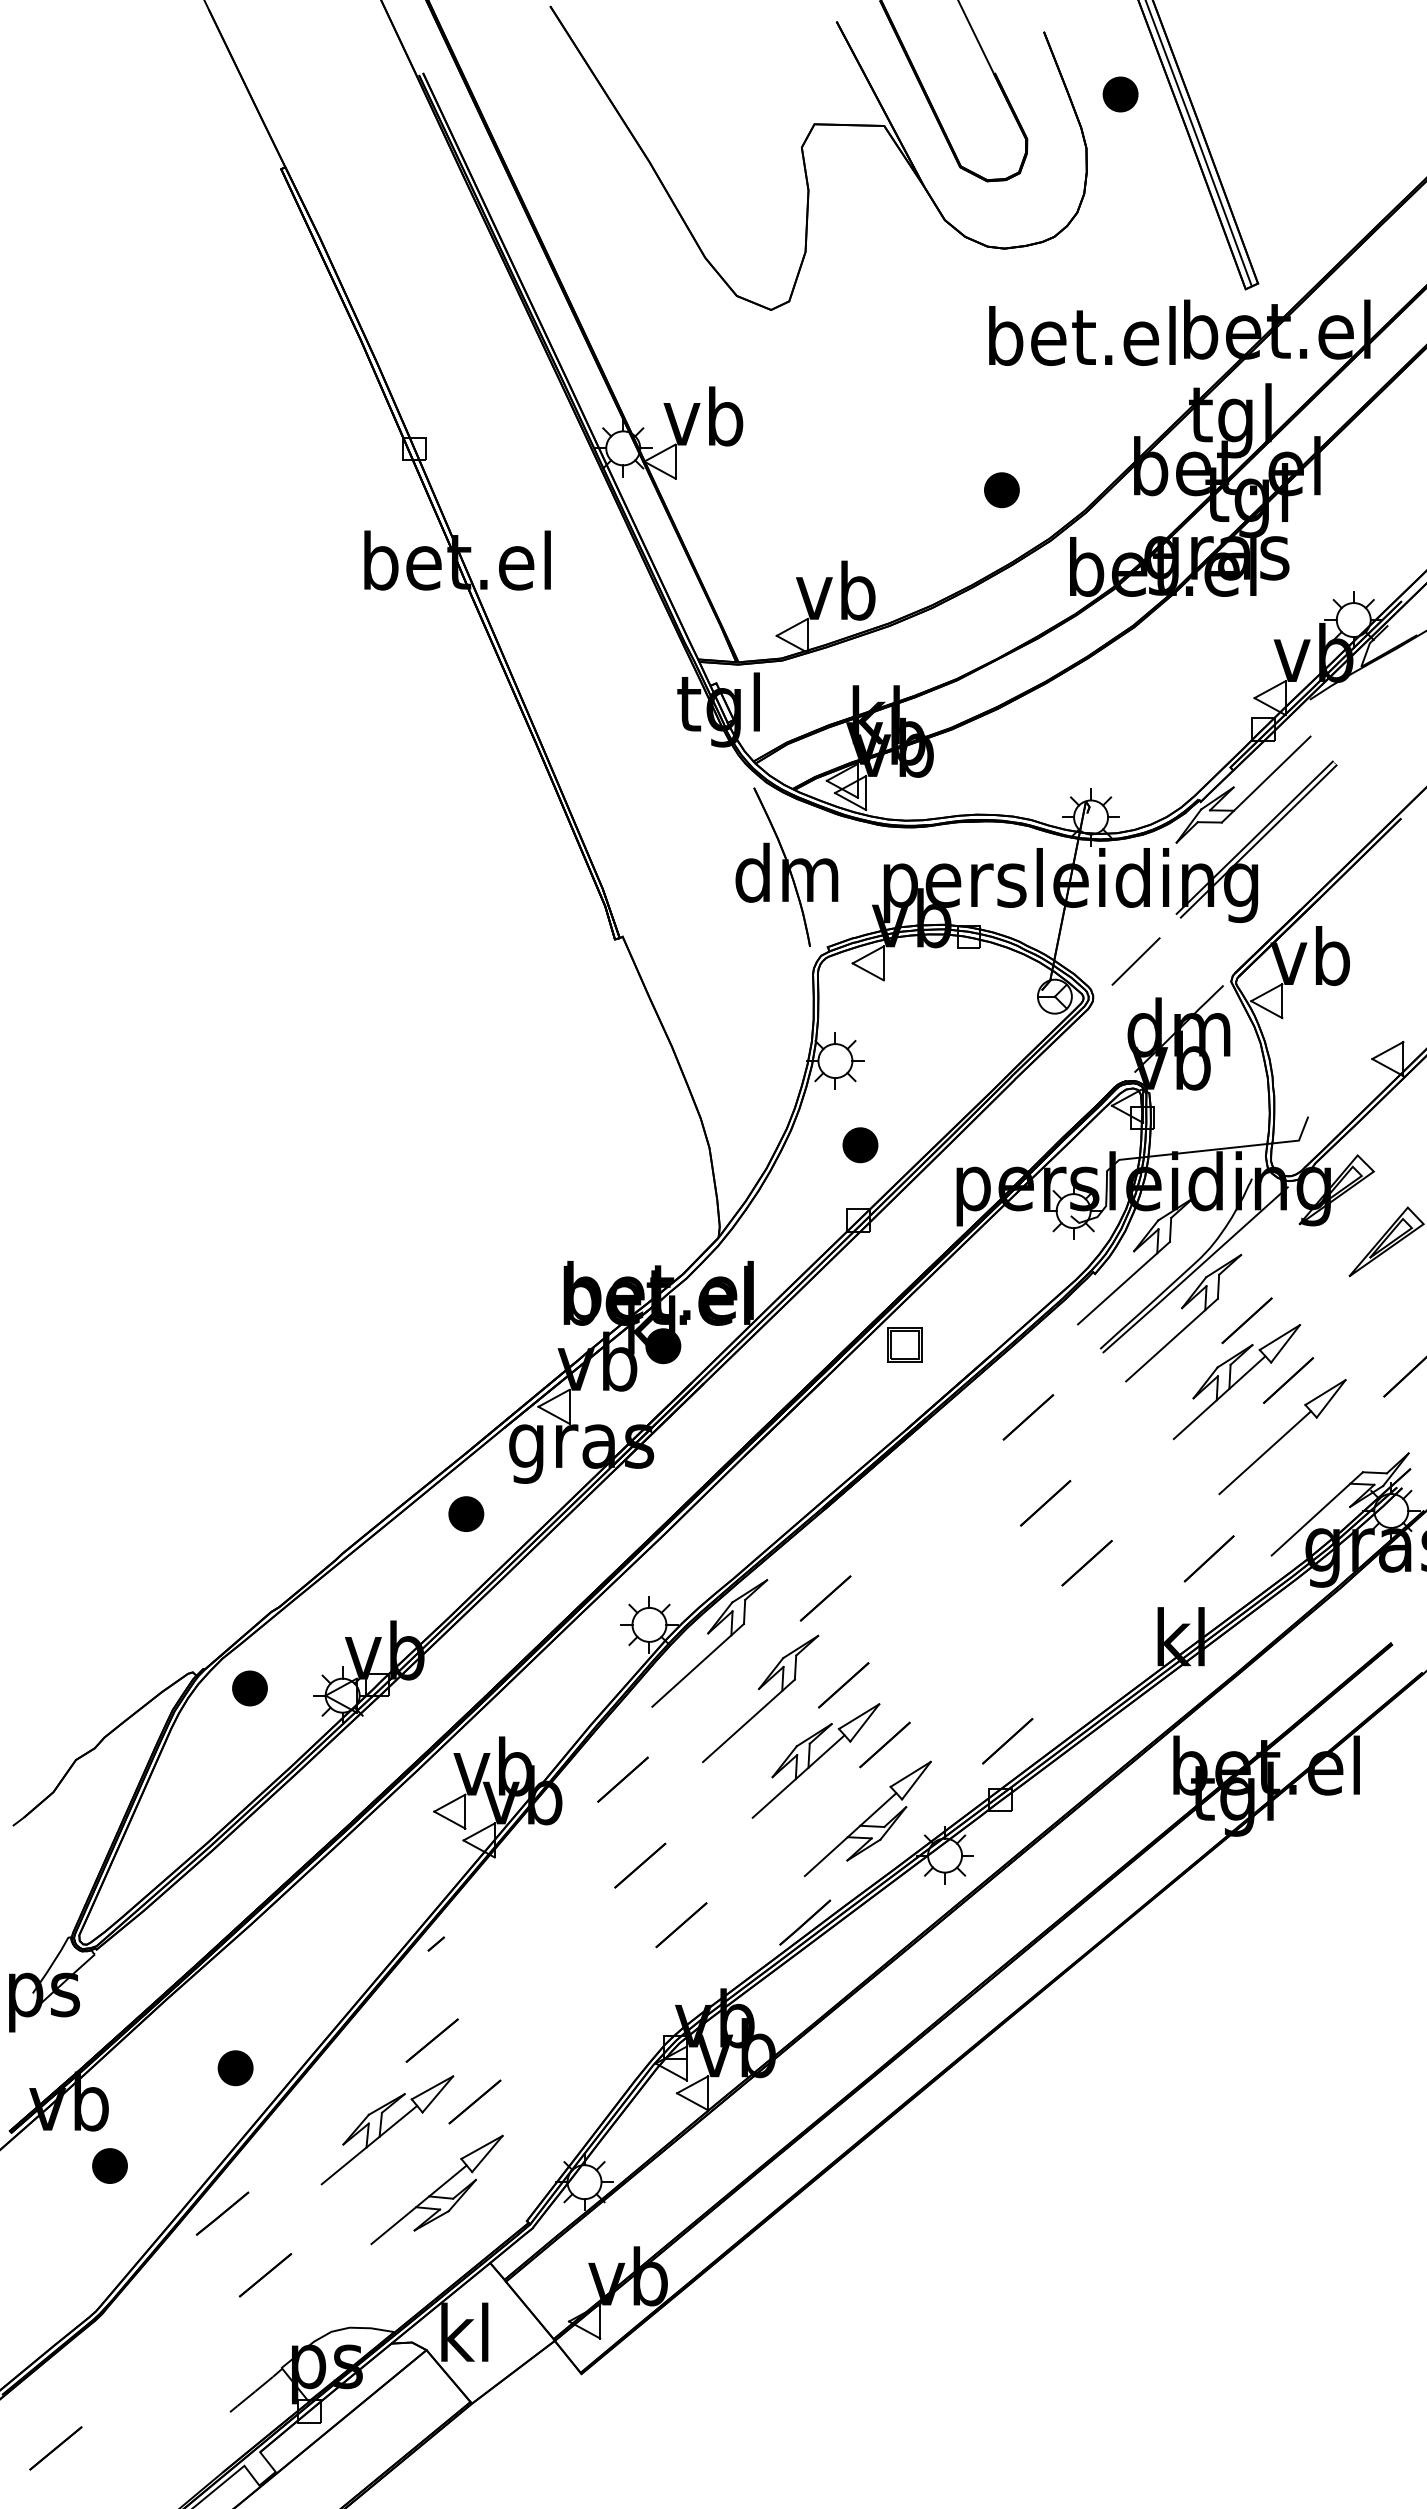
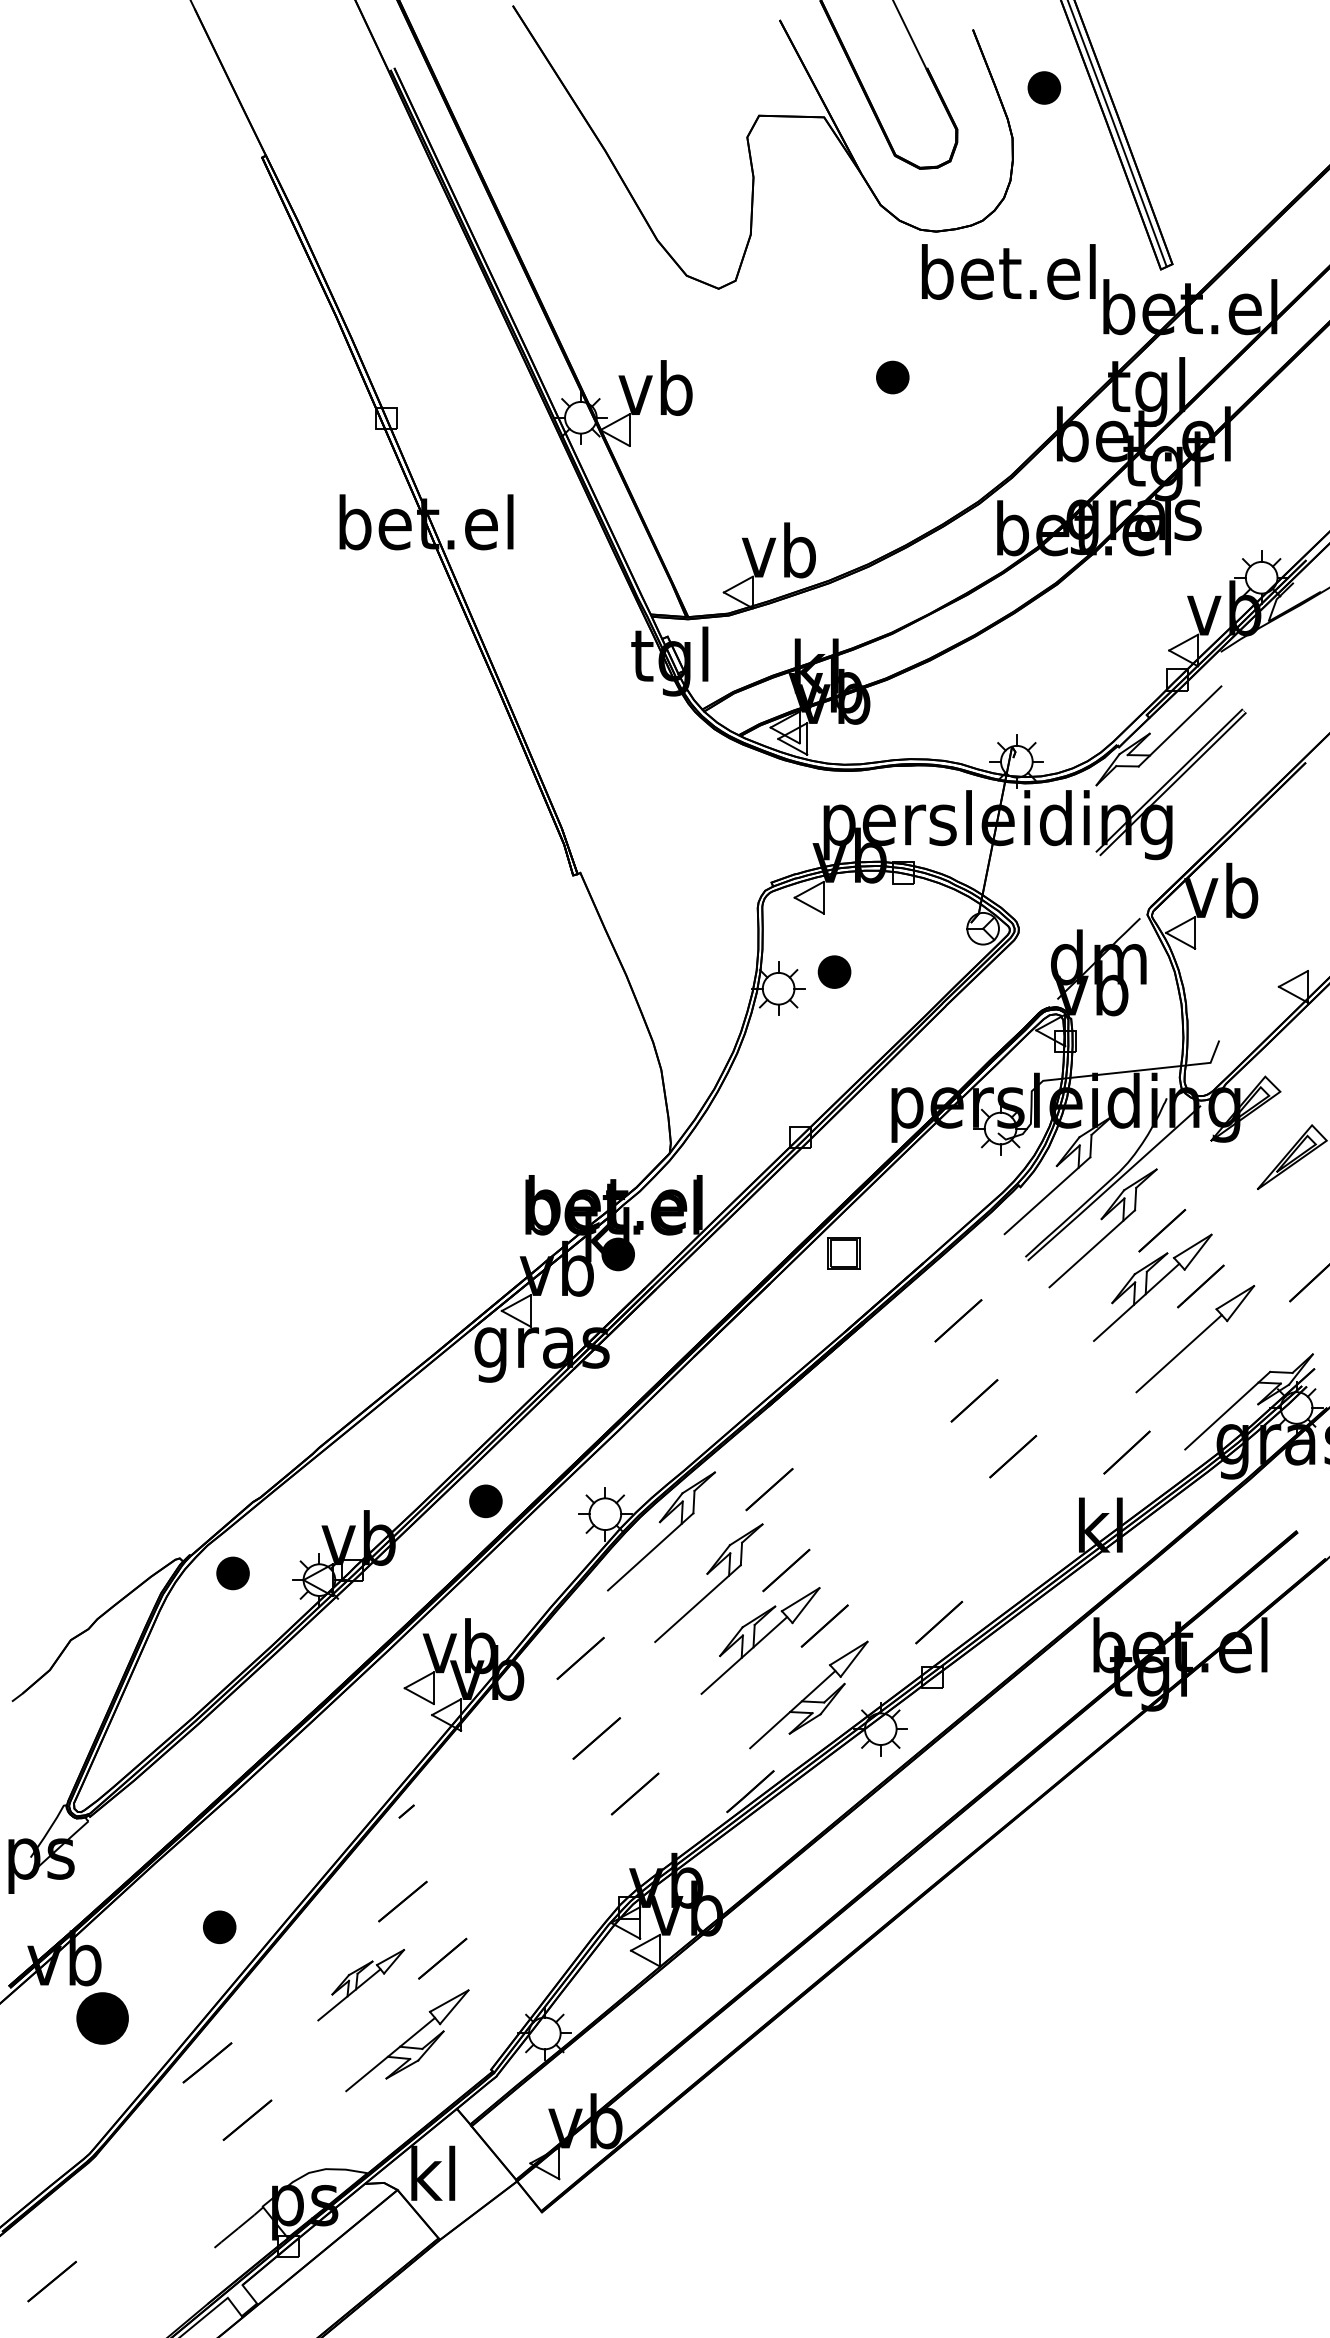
text: (1082, 335) -> (1008, 271), moved
part: (1001, 490) -> (892, 377), moved
part: (786, 866) -> (733, 807), removed
line: (1135, 962) -> (1058, 896), removed
part: (860, 1145) -> (834, 972), moved
part: (466, 1513) -> (486, 1500), moved
part: (387, 2130) -> (361, 1985), size x0.7
part: (109, 2165) -> (102, 2017), size x1.6

